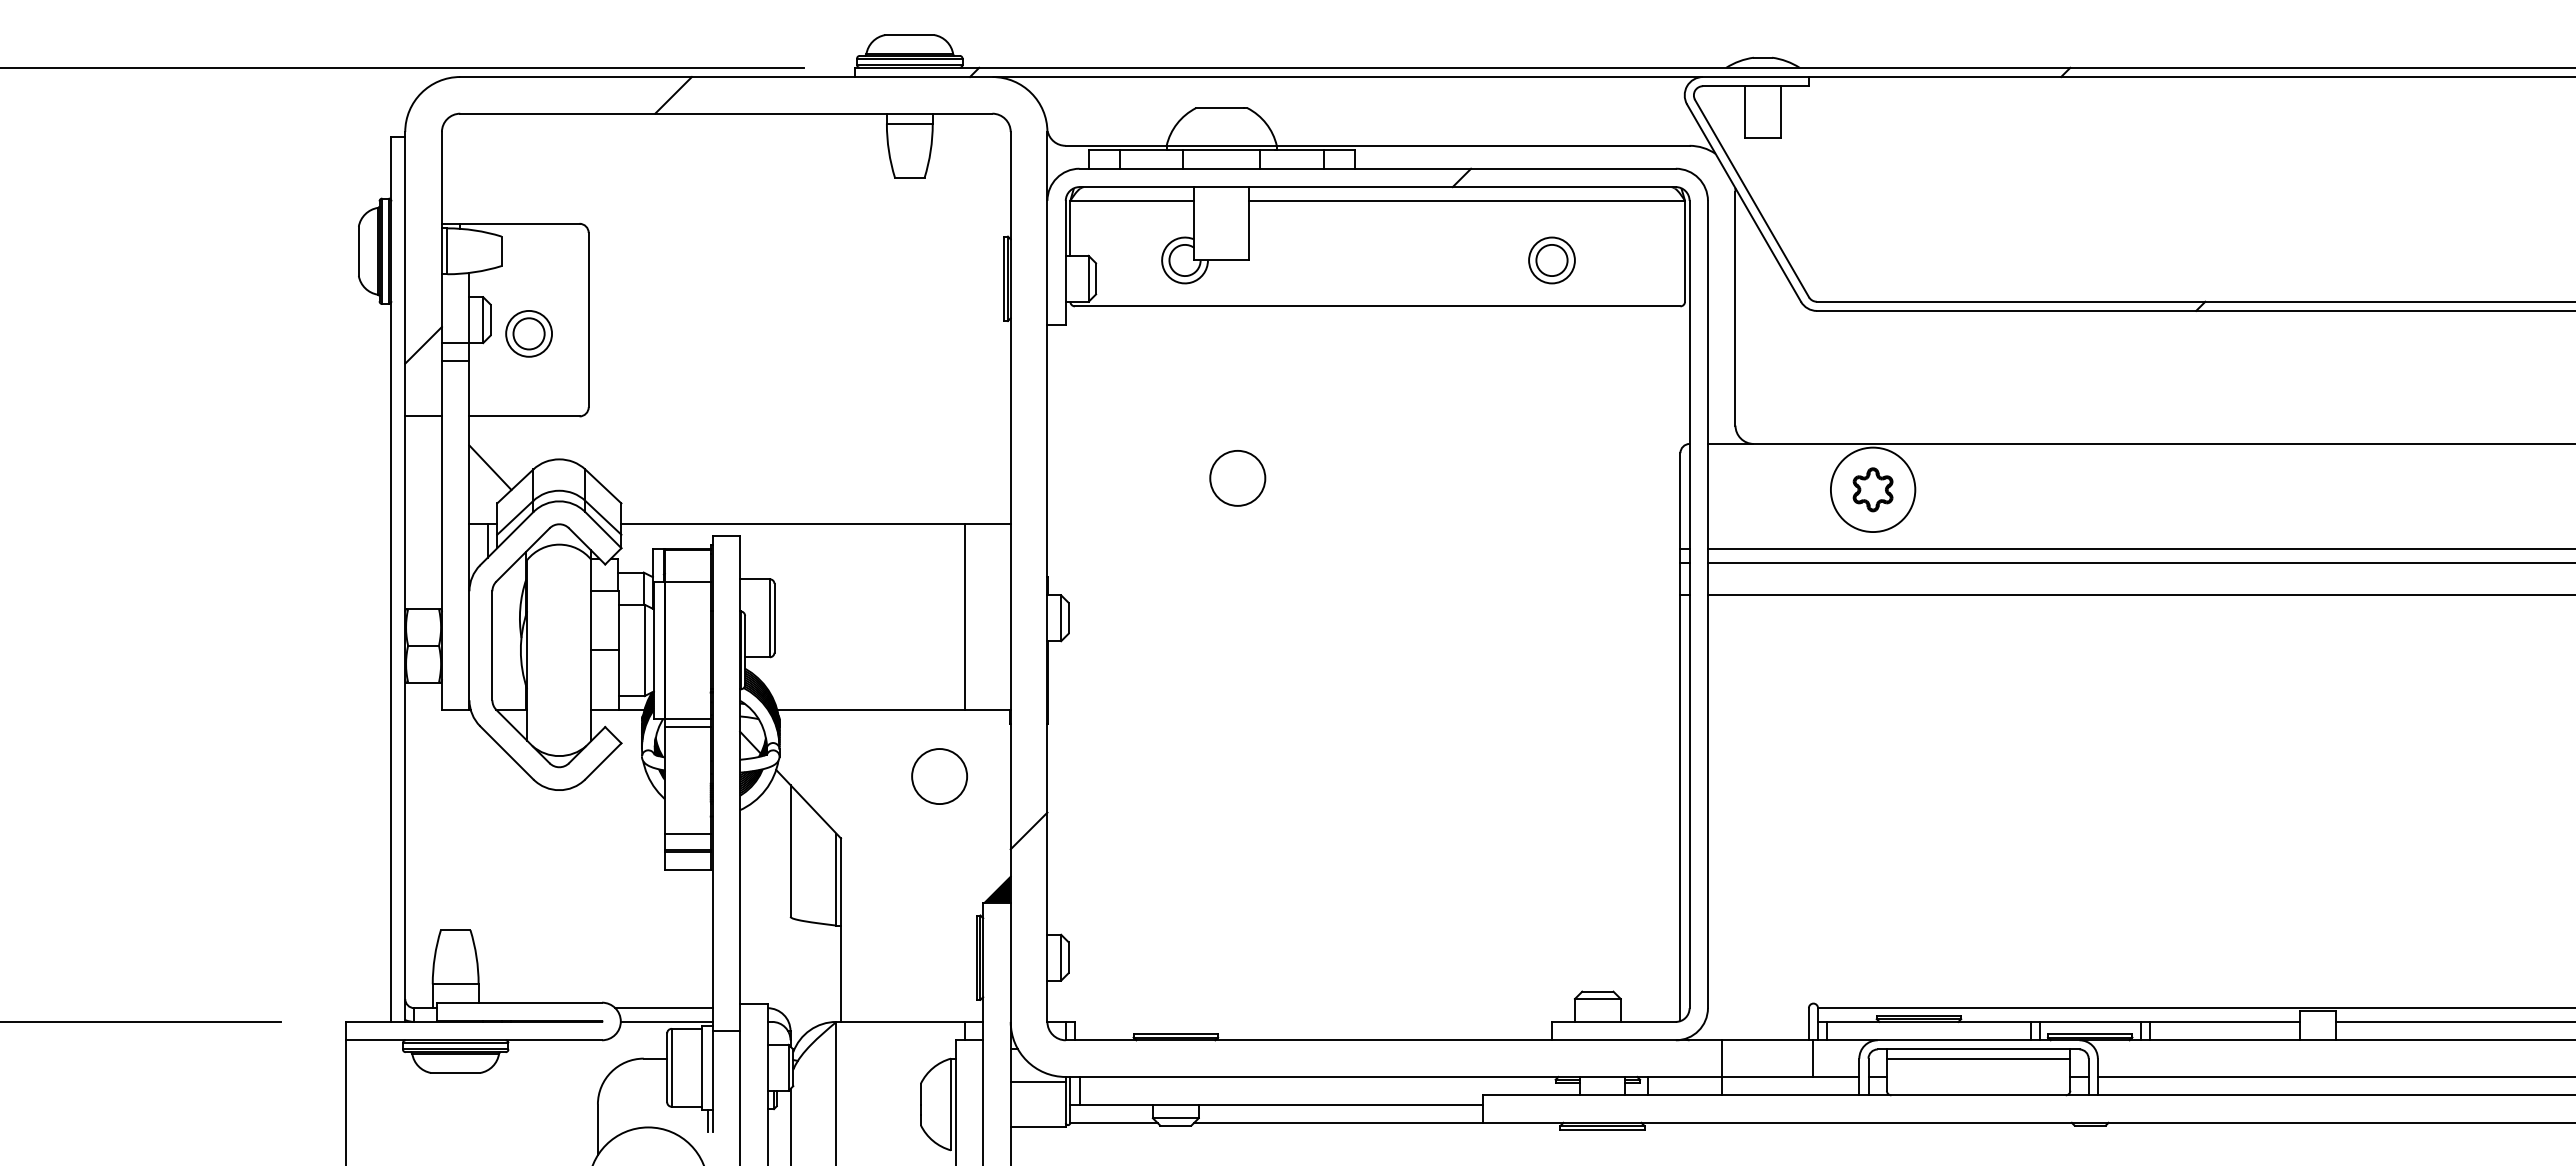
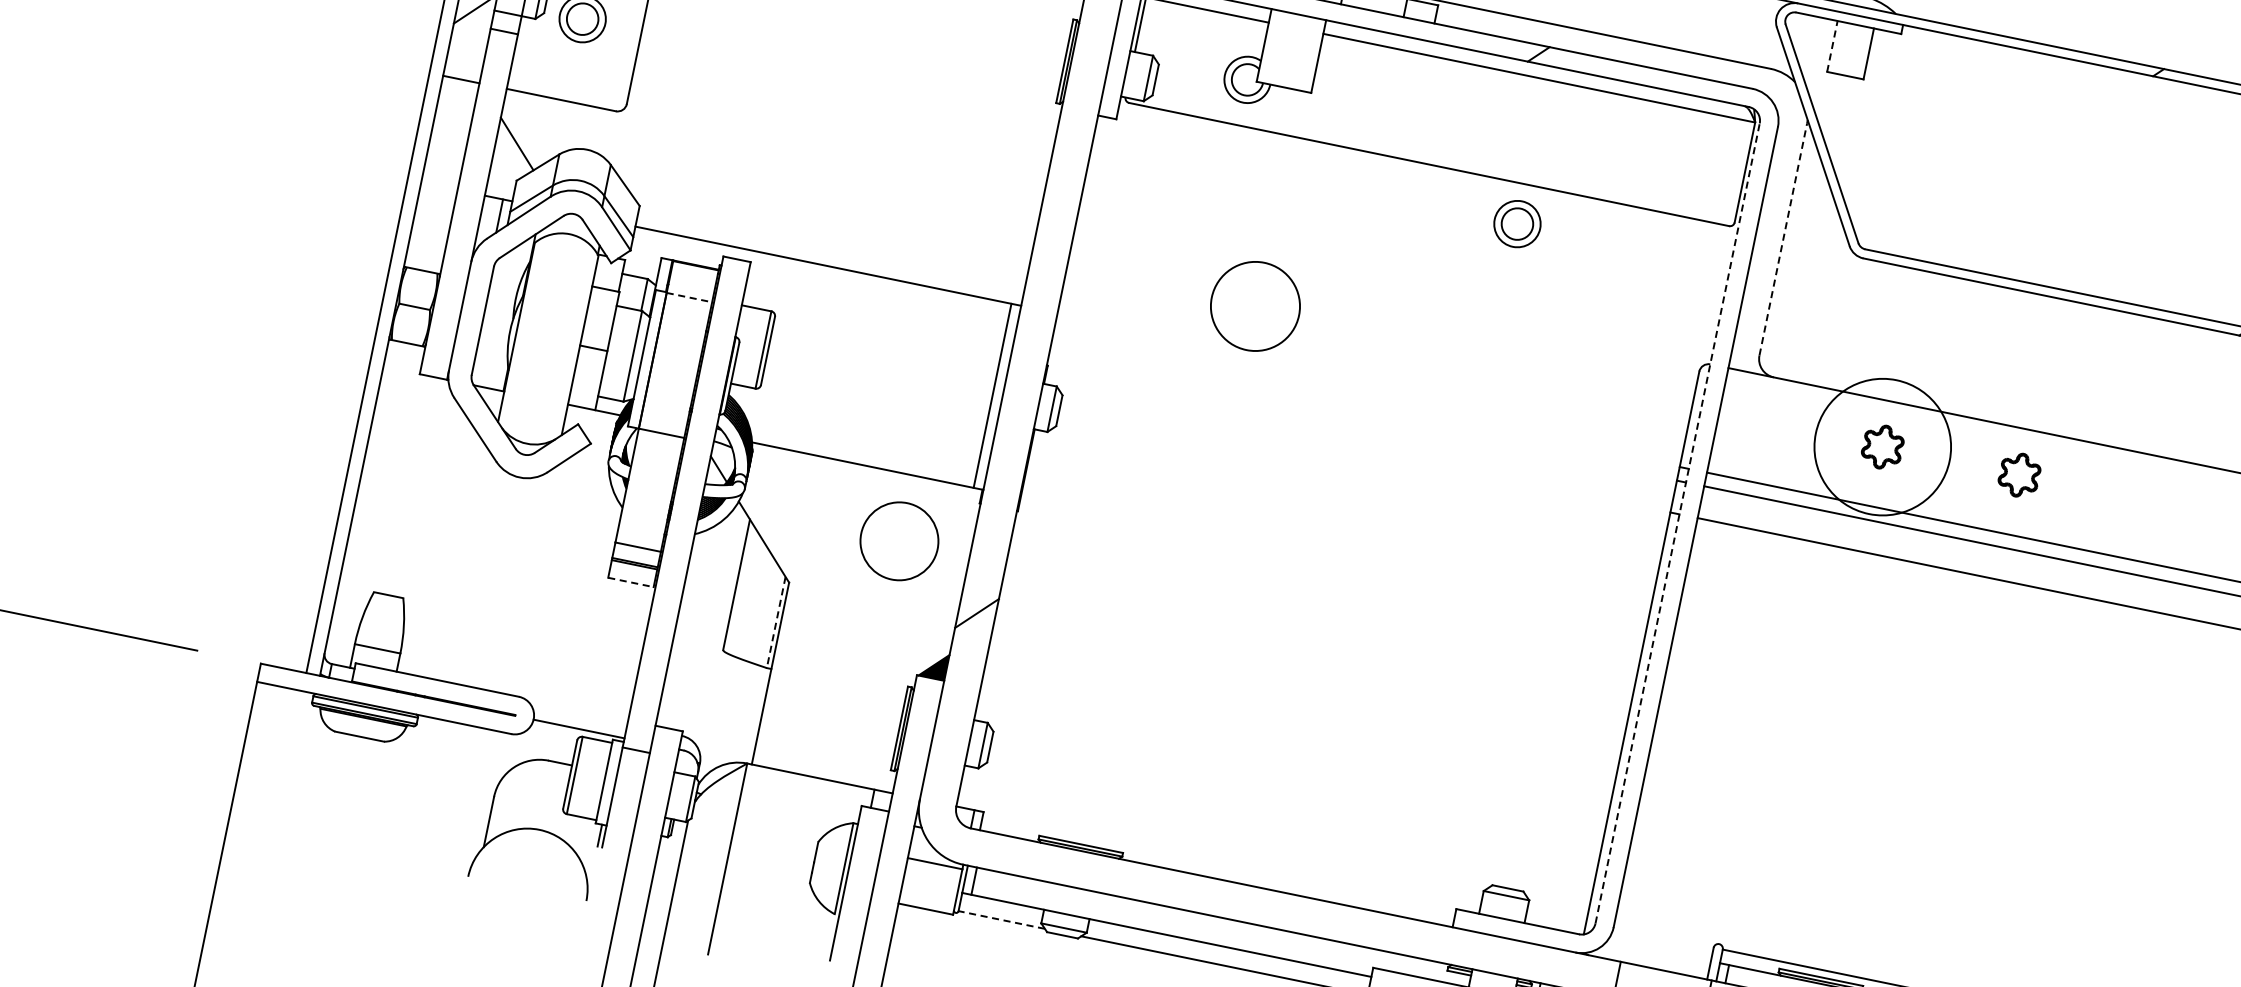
line: (1744, 111) -> (1832, 46), solid -> dashed
part: (1551, 260) -> (1516, 224), moved
line: (1735, 308) -> (1783, 239), solid -> dashed
circle: (1237, 478) -> (1255, 306), size x1.6
circle: (1872, 489) -> (1882, 446), size x1.6
part: (2010, 489) -> (2019, 474), added
line: (687, 582) -> (689, 297), solid -> dashed
line: (1689, 604) -> (1677, 523), solid -> dashed
line: (964, 617) -> (992, 396), moved
line: (687, 726) -> (659, 440), removed
circle: (939, 776) -> (899, 541), size x1.4
line: (687, 869) -> (630, 582), solid -> dashed
line: (836, 880) -> (776, 623), solid -> dashed
line: (663, 1008) -> (578, 715), removed
line: (1113, 1122) -> (1001, 919), solid -> dashed

